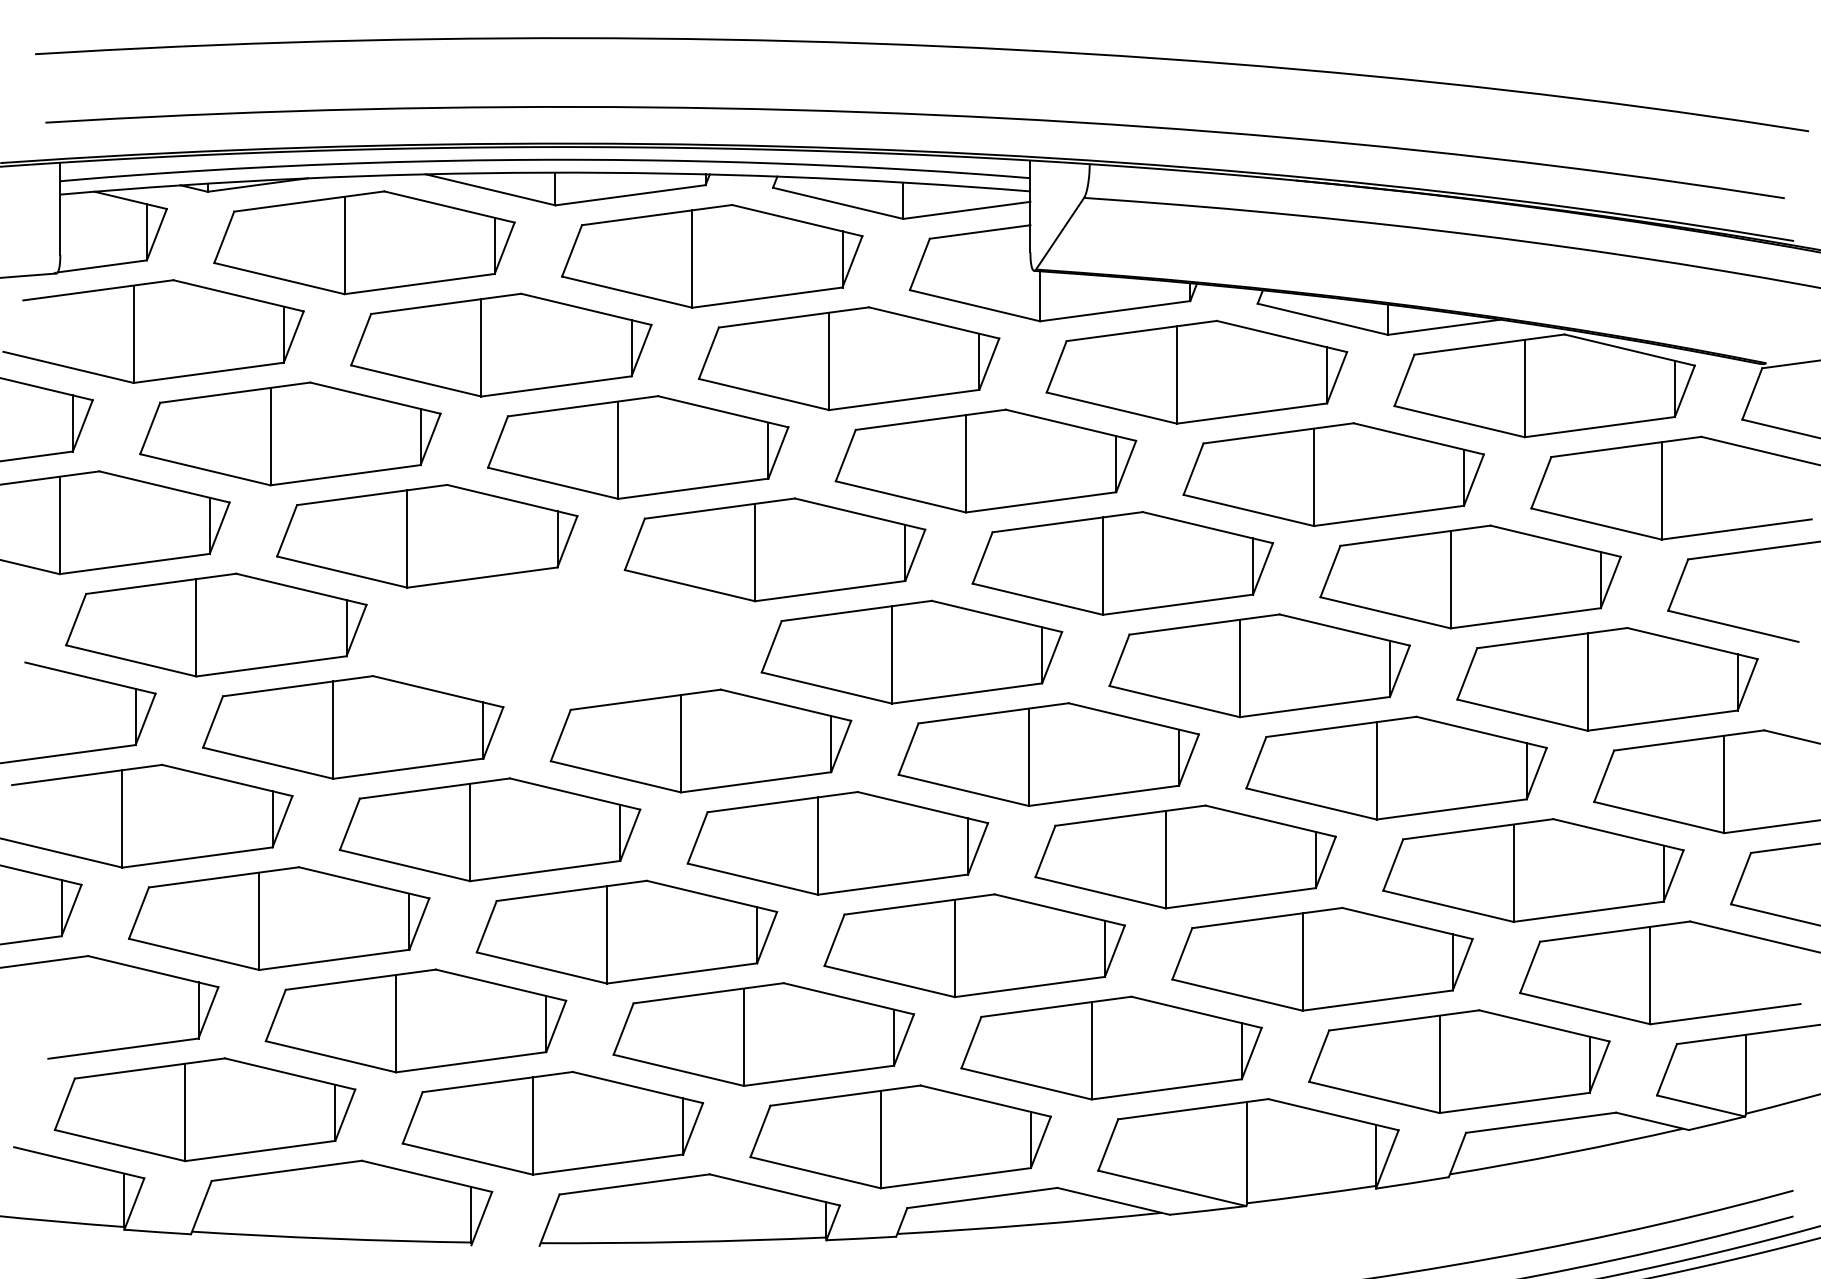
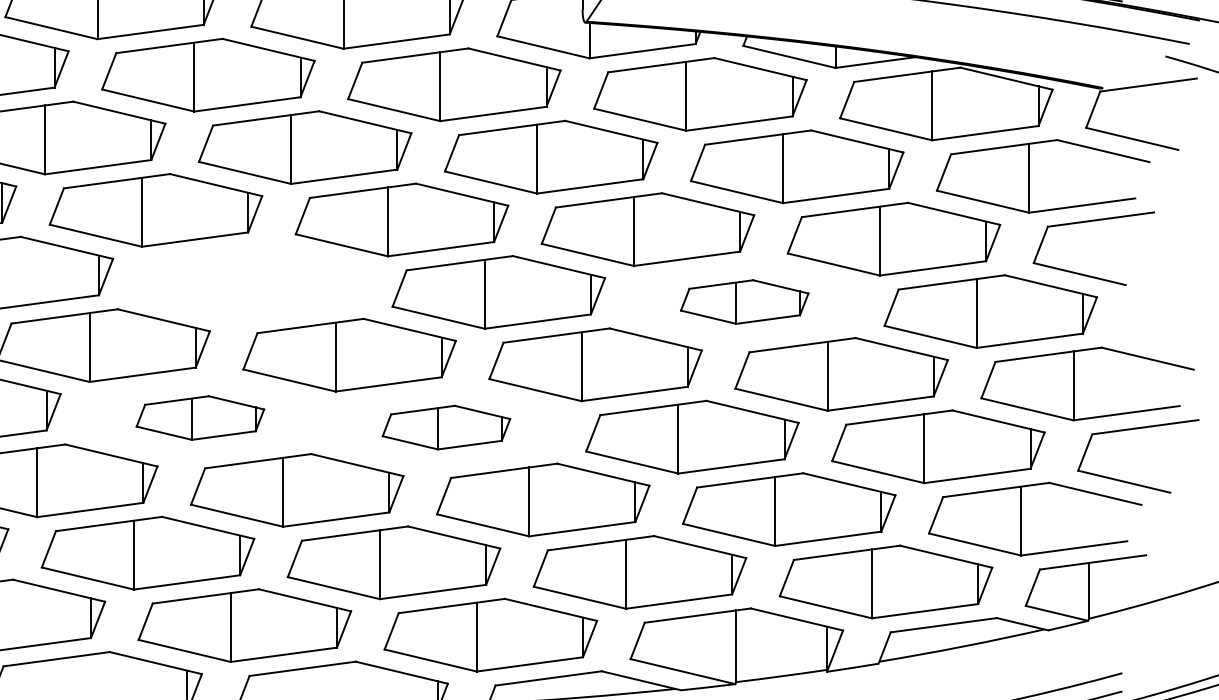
part: (1259, 665) -> (744, 301), size x0.6
part: (489, 829) -> (200, 417), size x0.6
part: (837, 843) -> (446, 427), size x0.6

